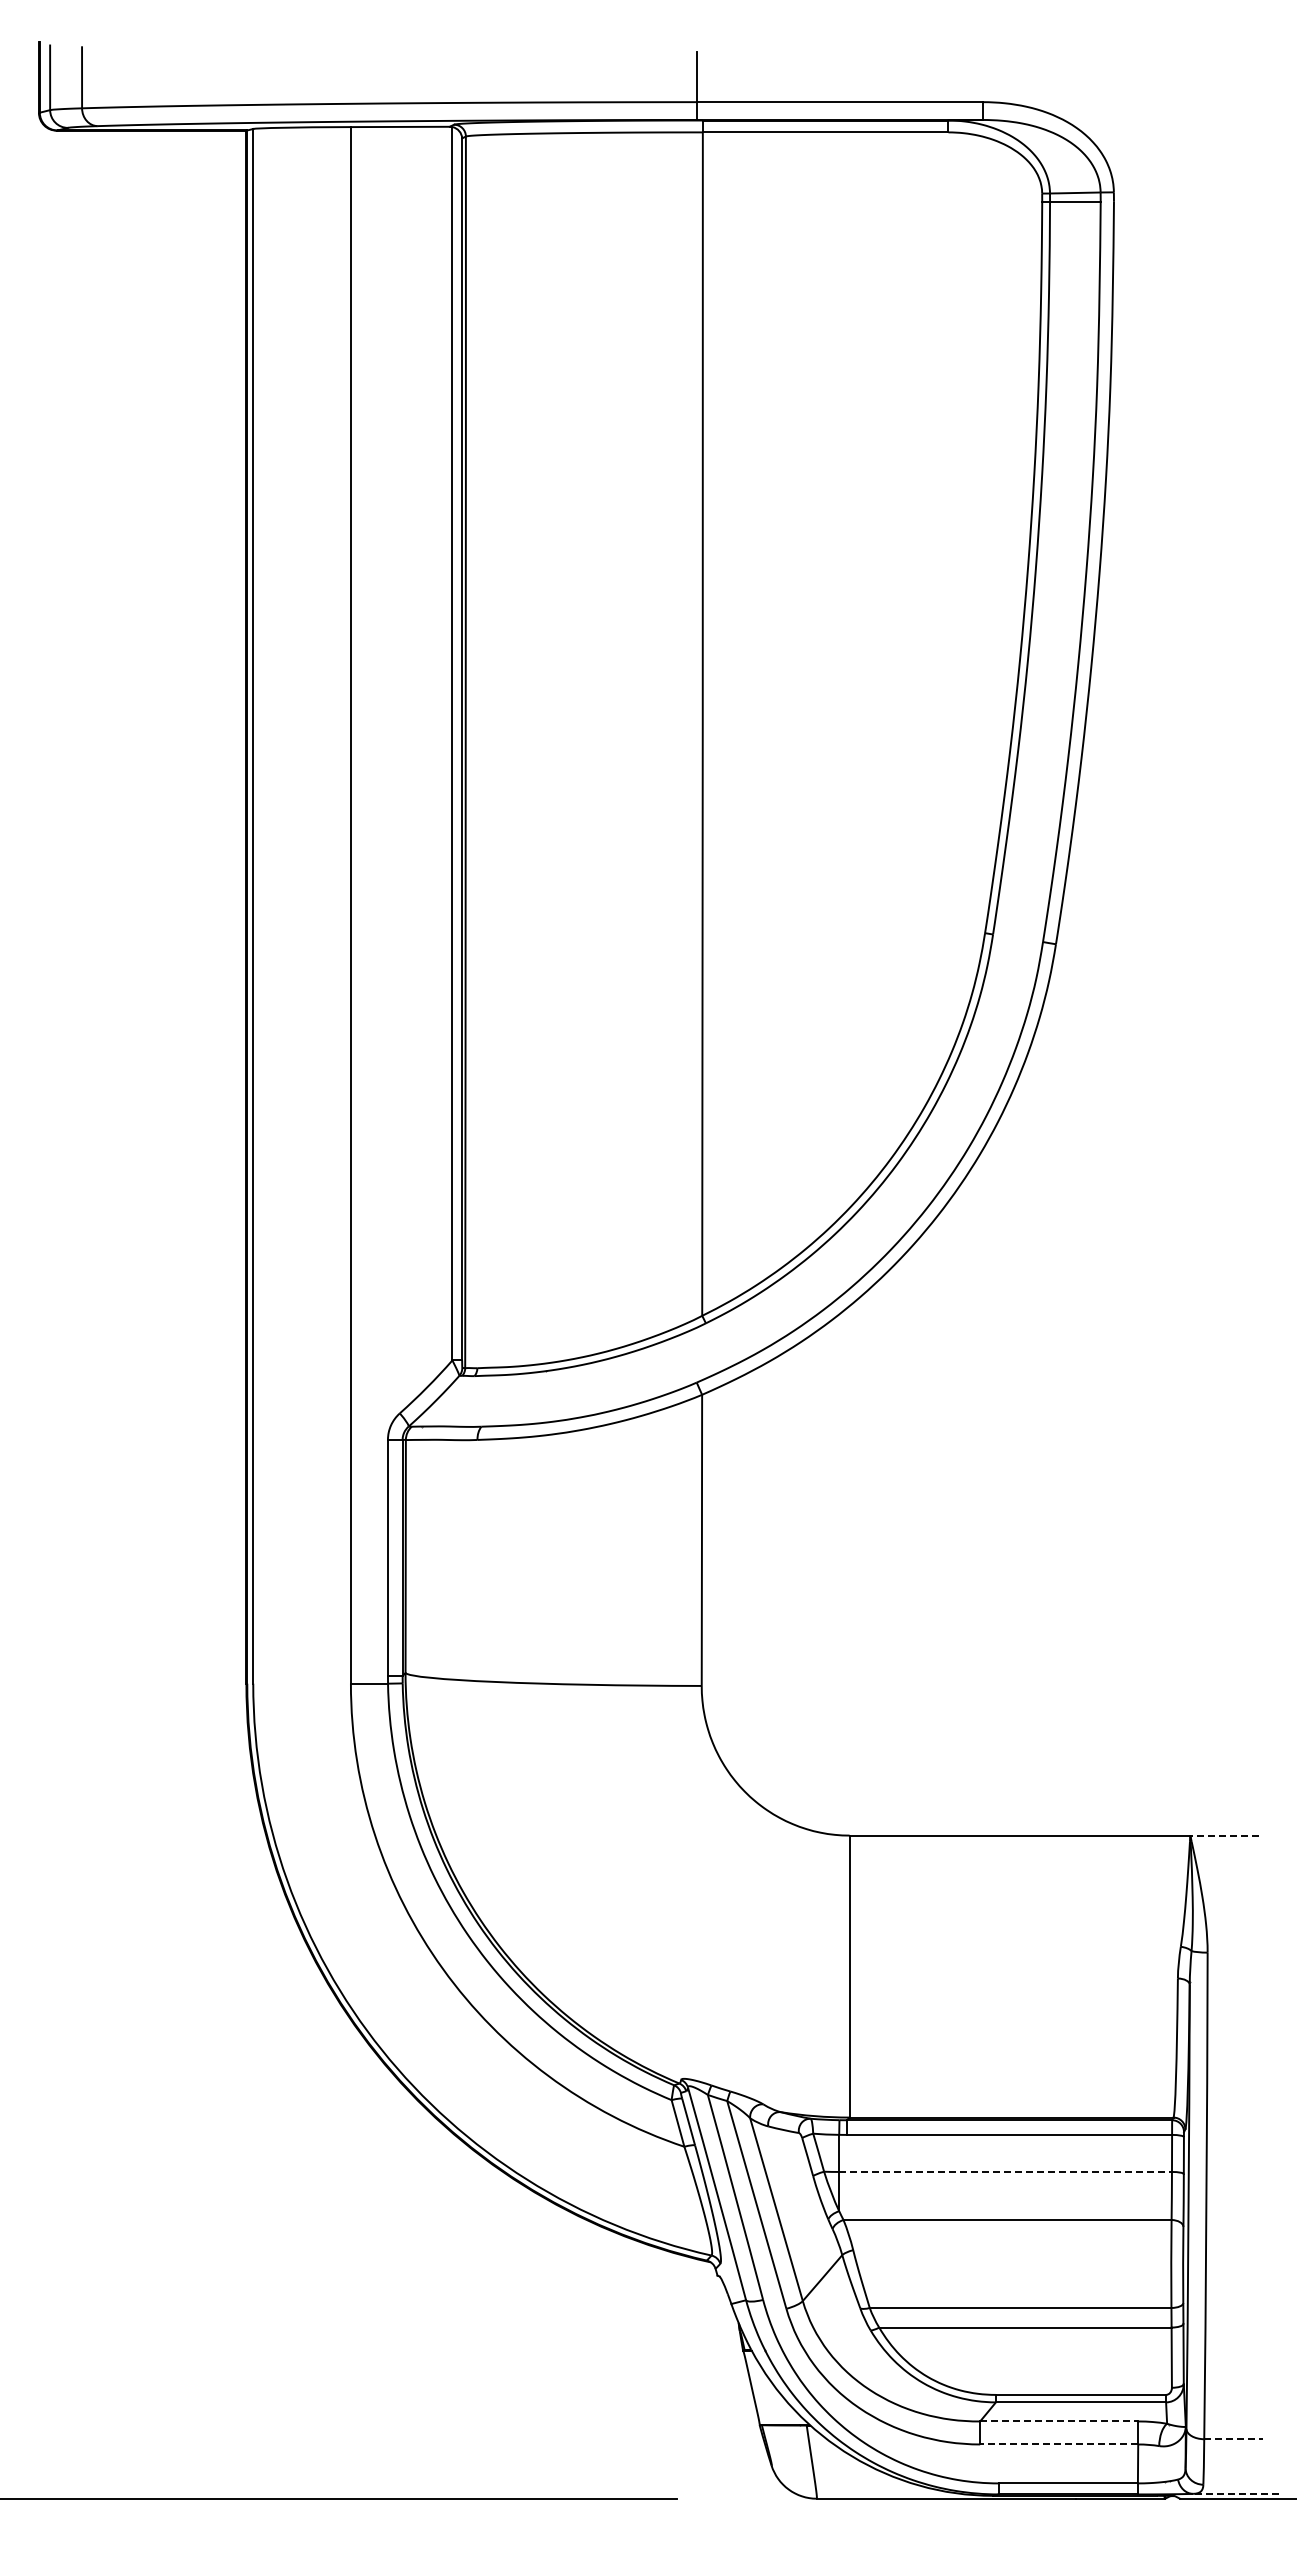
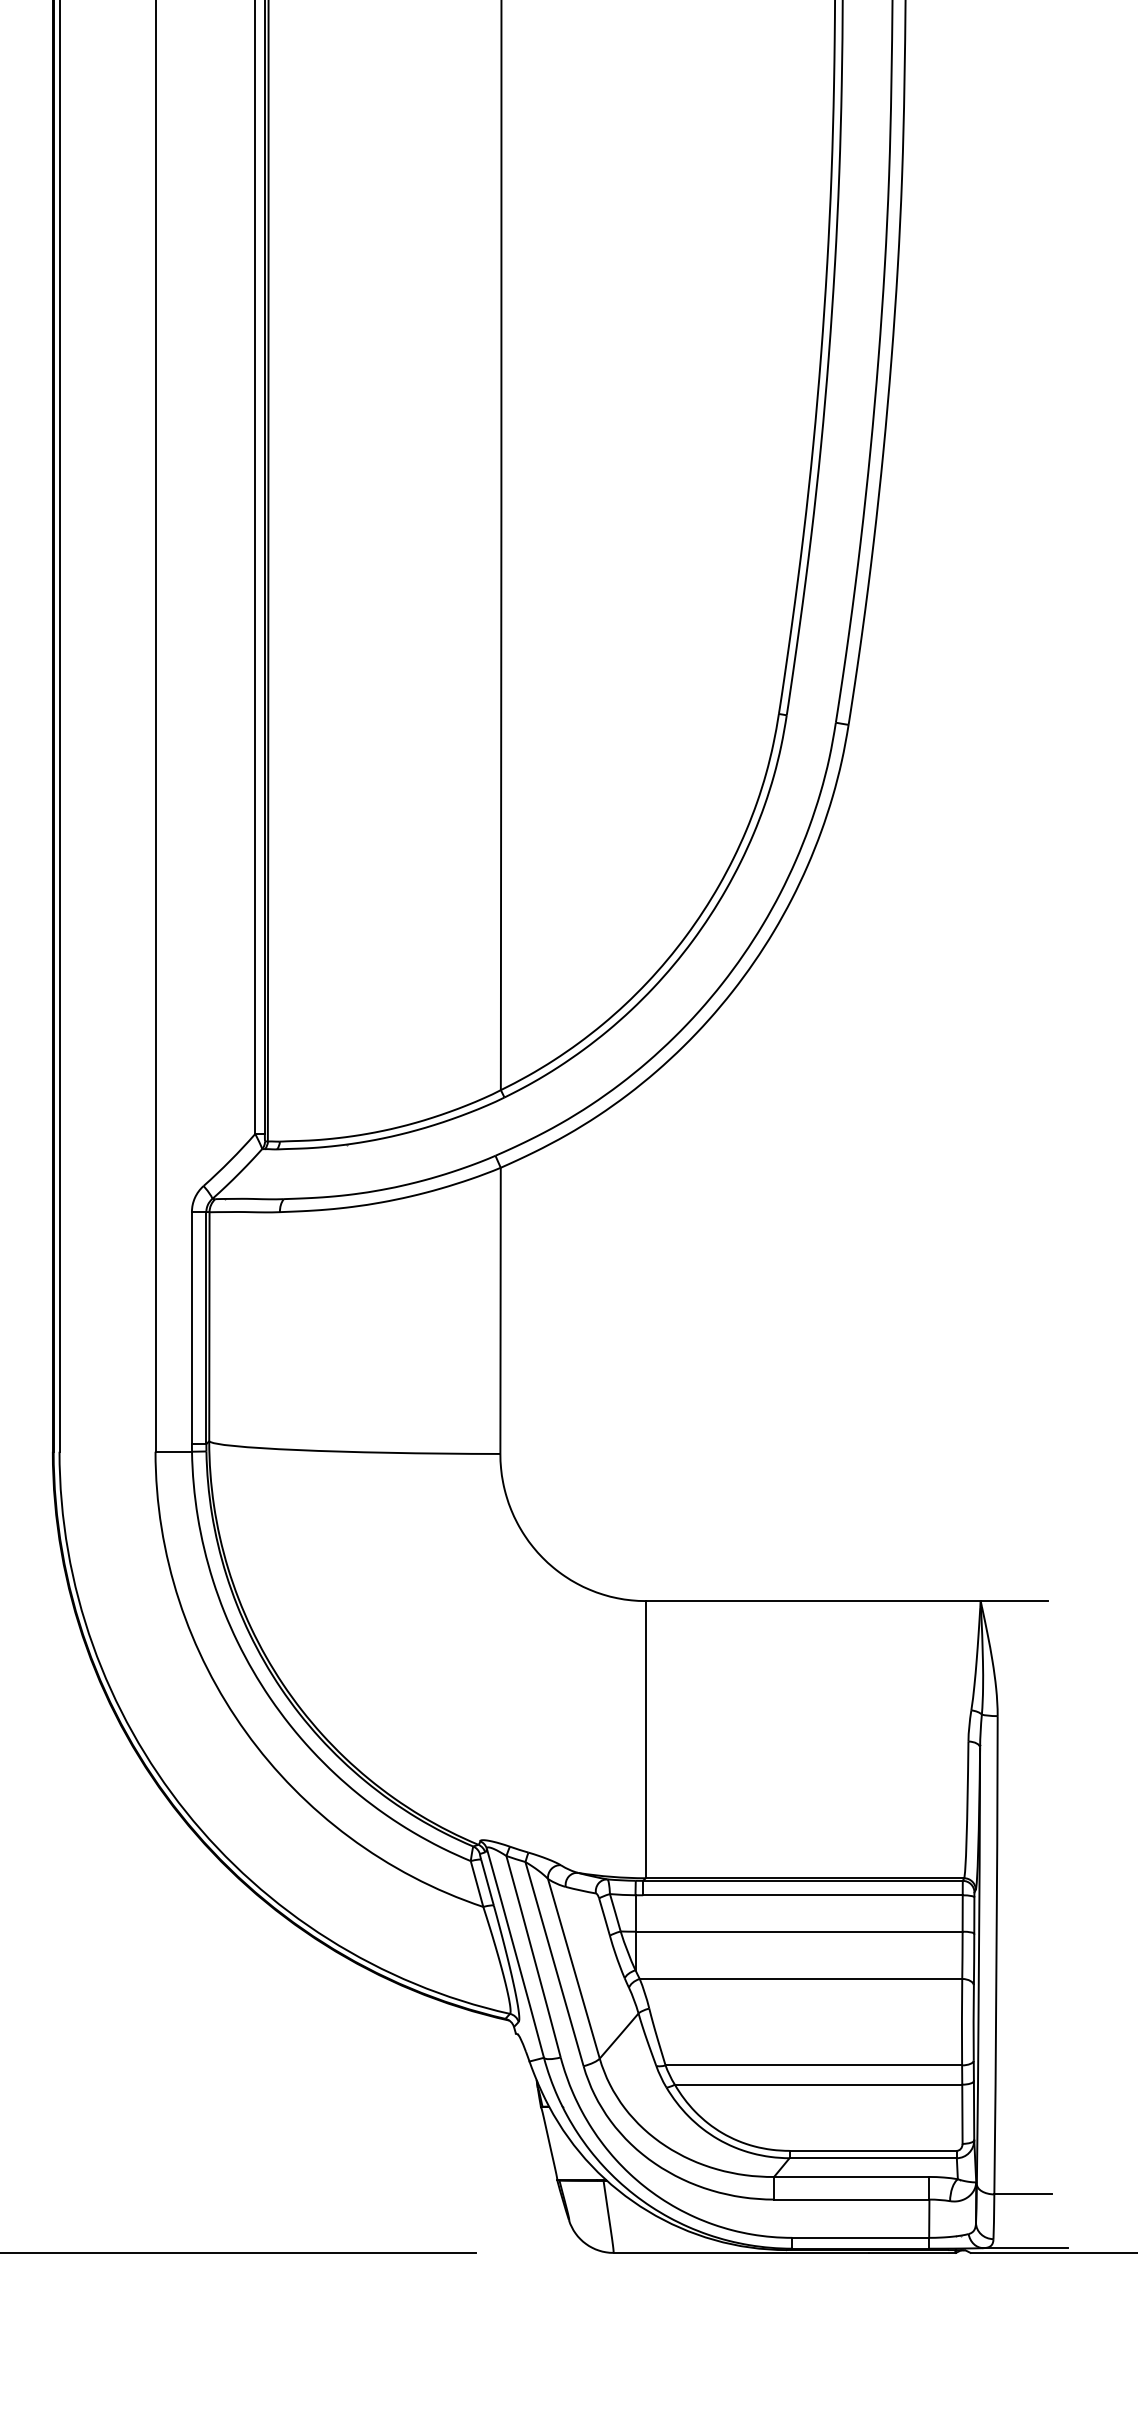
line: (1224, 1835) -> (1014, 1600), dashed -> solid
line: (1006, 2171) -> (799, 1931), dashed -> solid
line: (1059, 2421) -> (852, 2177), dashed -> solid
line: (1233, 2439) -> (1023, 2194), dashed -> solid
line: (1058, 2444) -> (851, 2199), dashed -> solid
line: (1235, 2493) -> (1025, 2247), dashed -> solid

